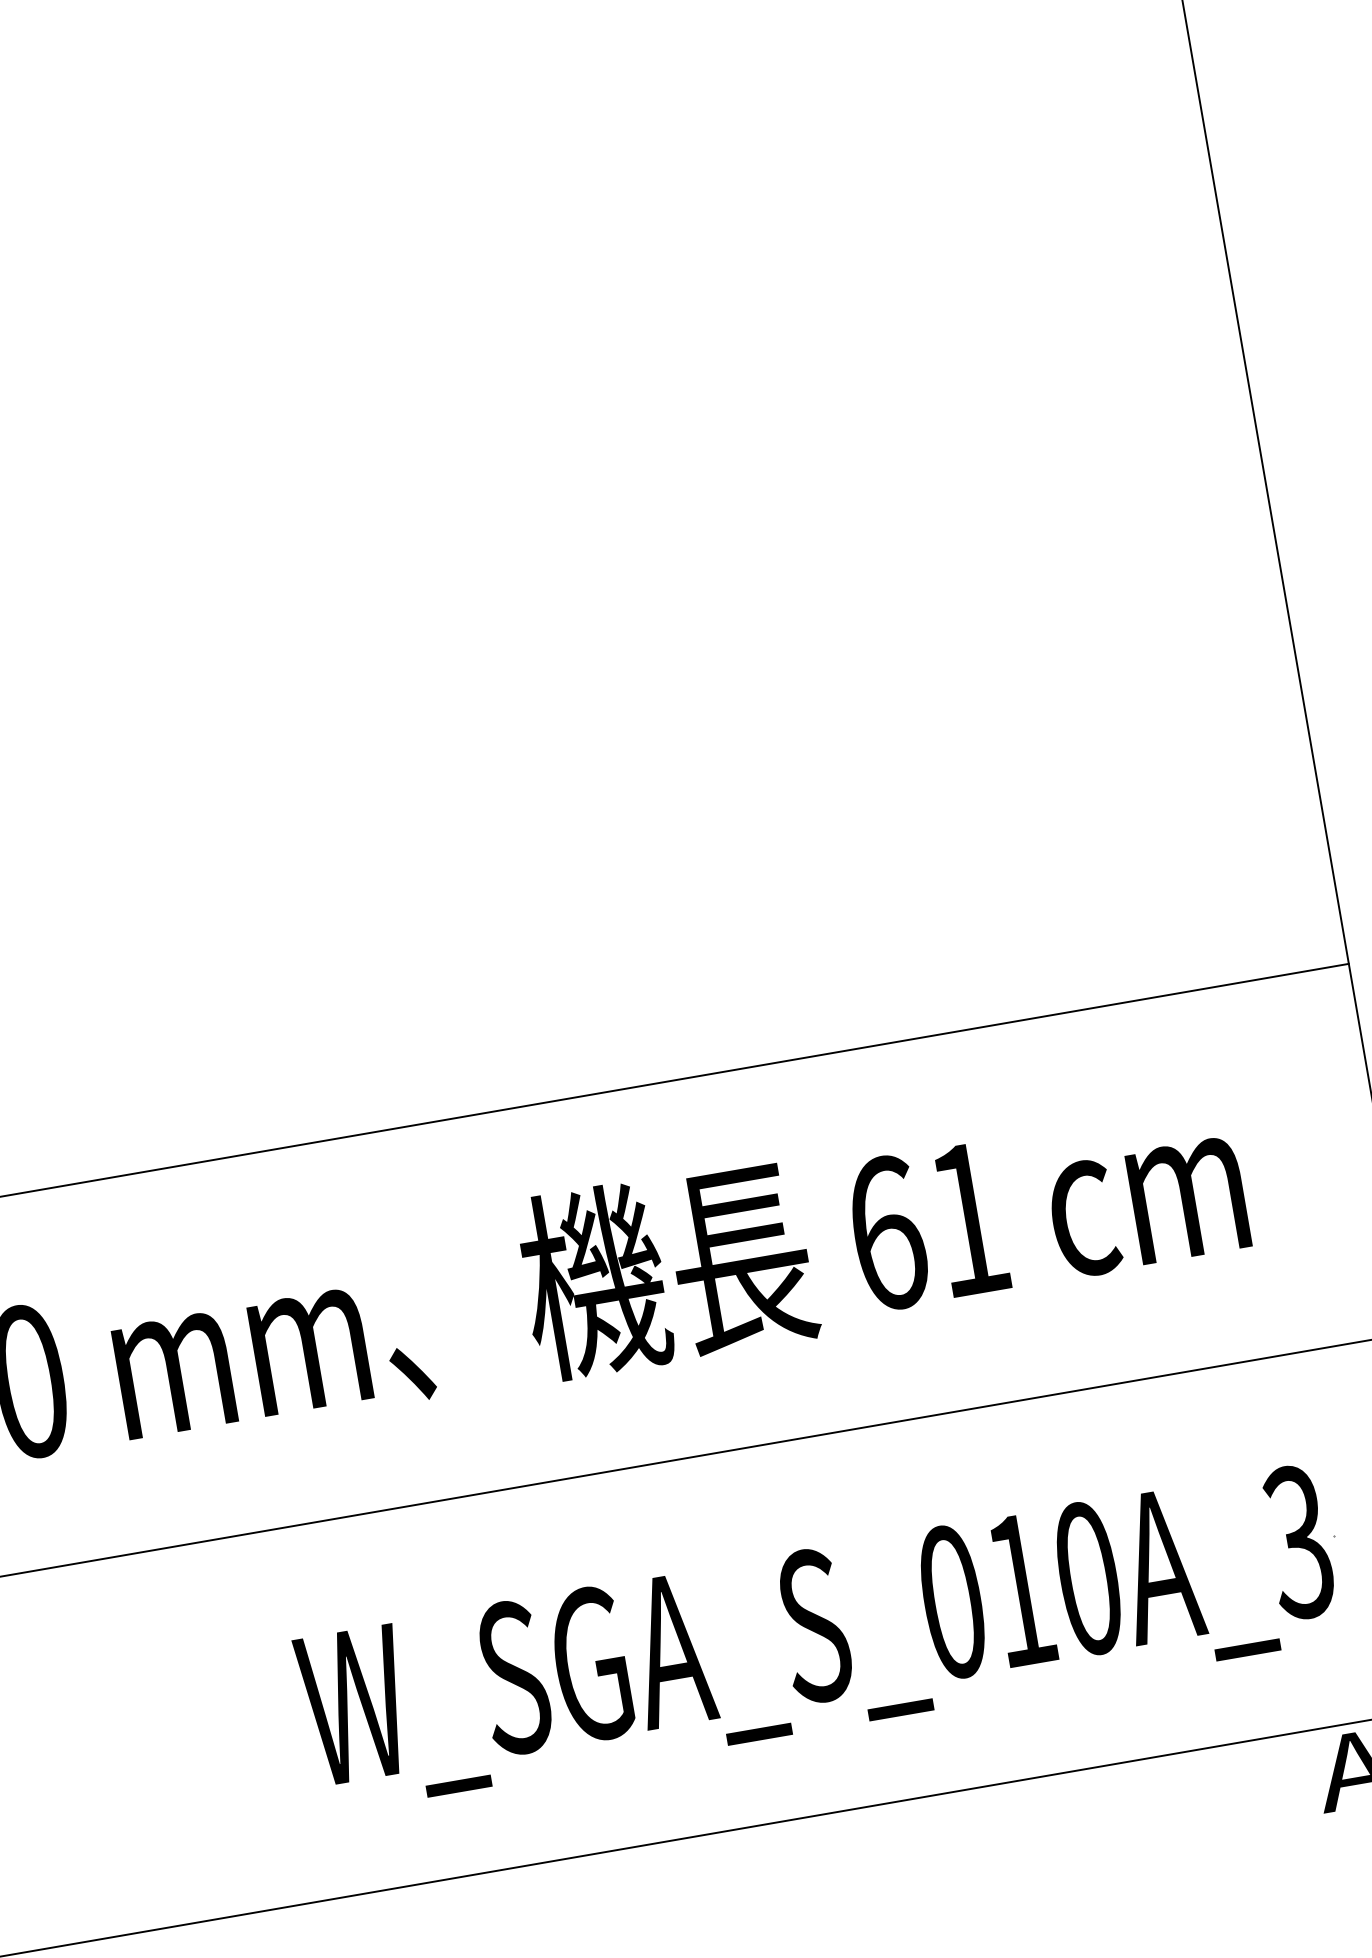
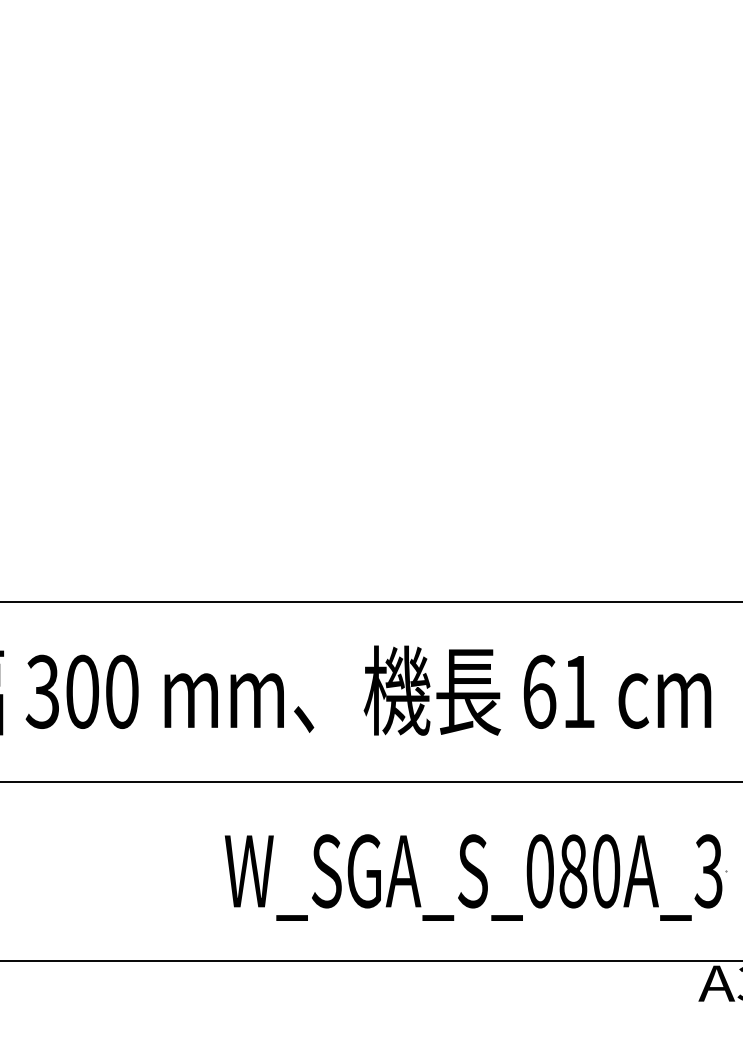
text: (1020, 1590) -> (573, 871), W_SGA_S_010A_3 -> W_SGA_S_080A_3

